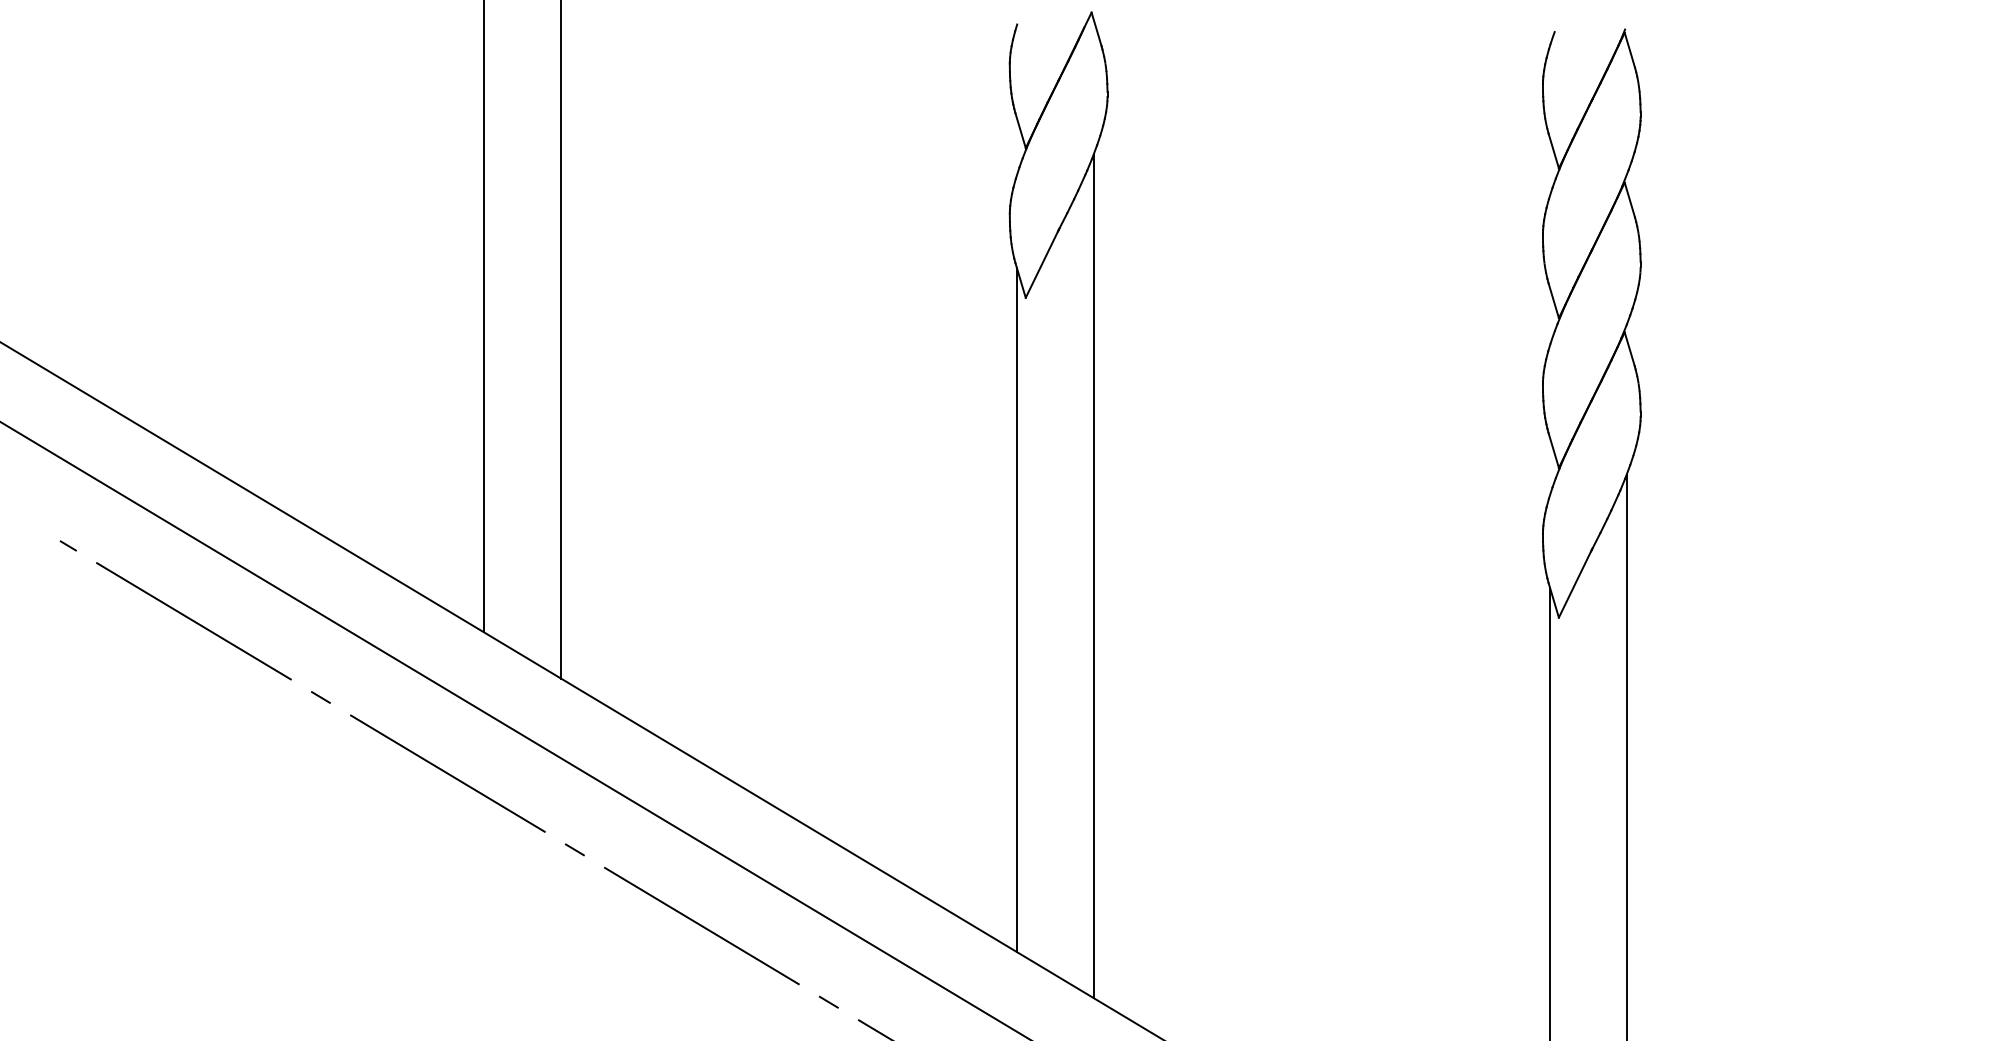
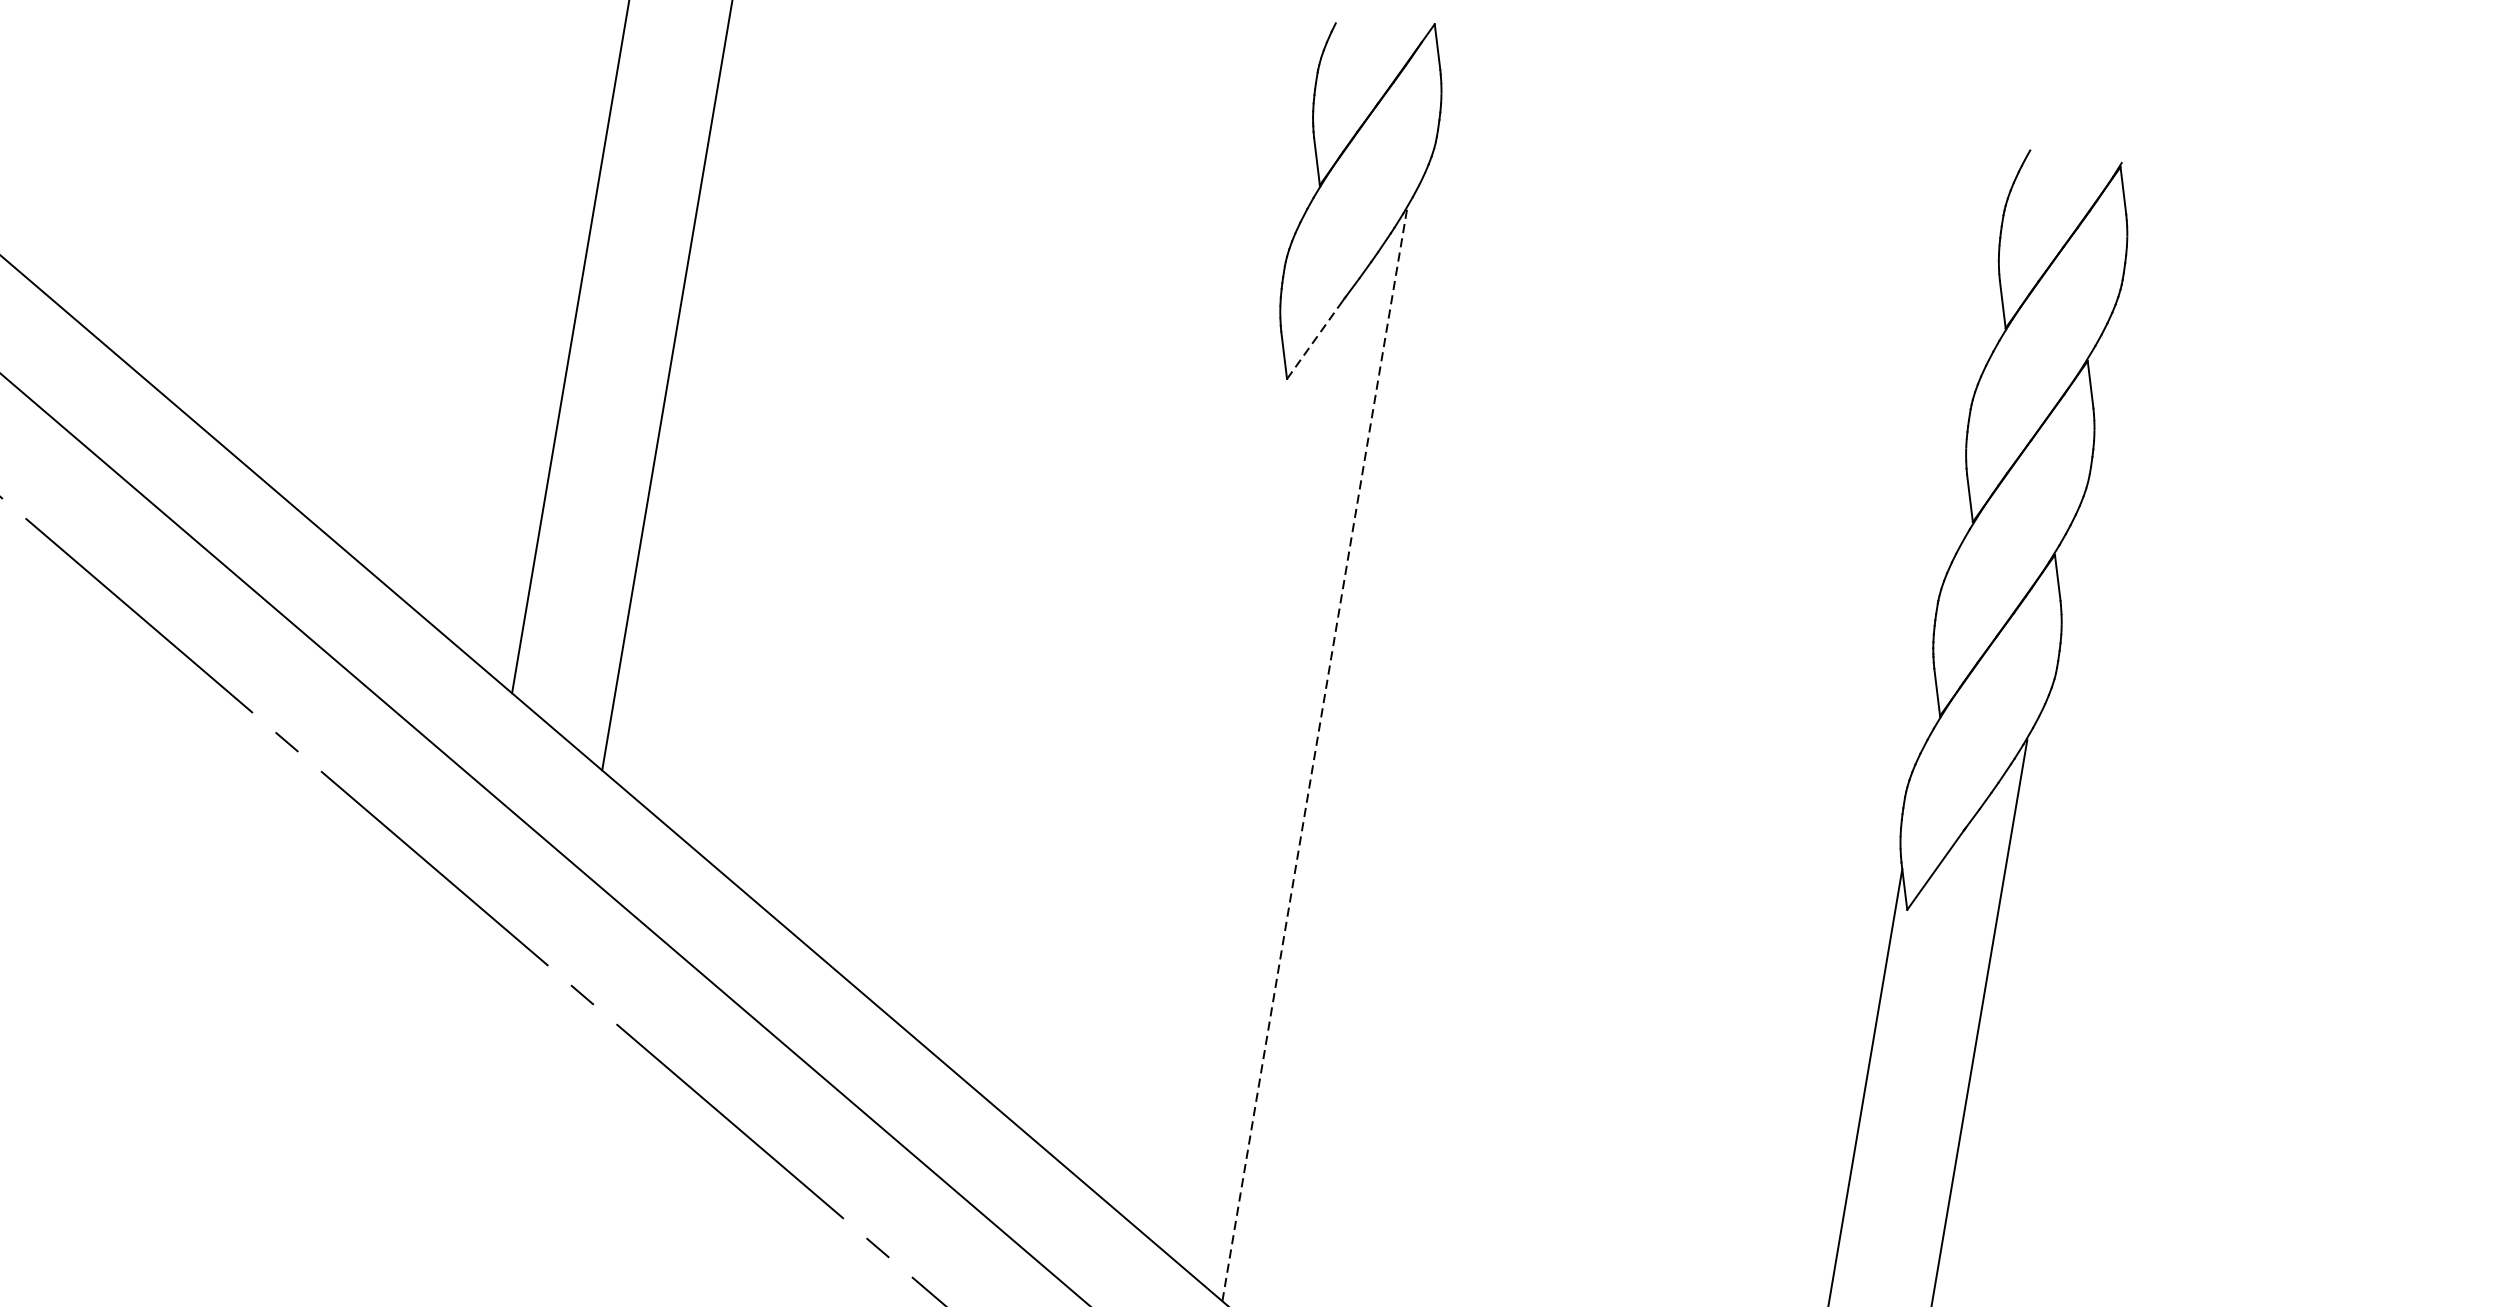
line: (1042, 263) -> (1316, 338), solid -> dashed
line: (1094, 576) -> (1315, 754), solid -> dashed
line: (1016, 609) -> (1206, 780), removed

